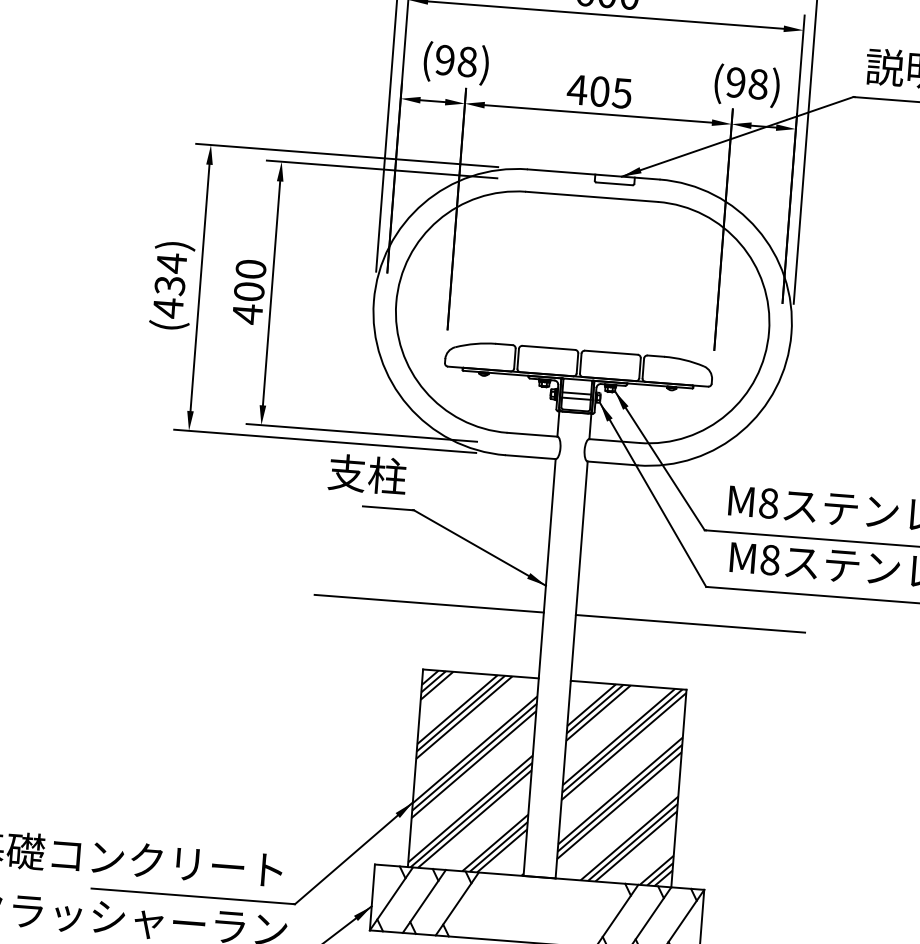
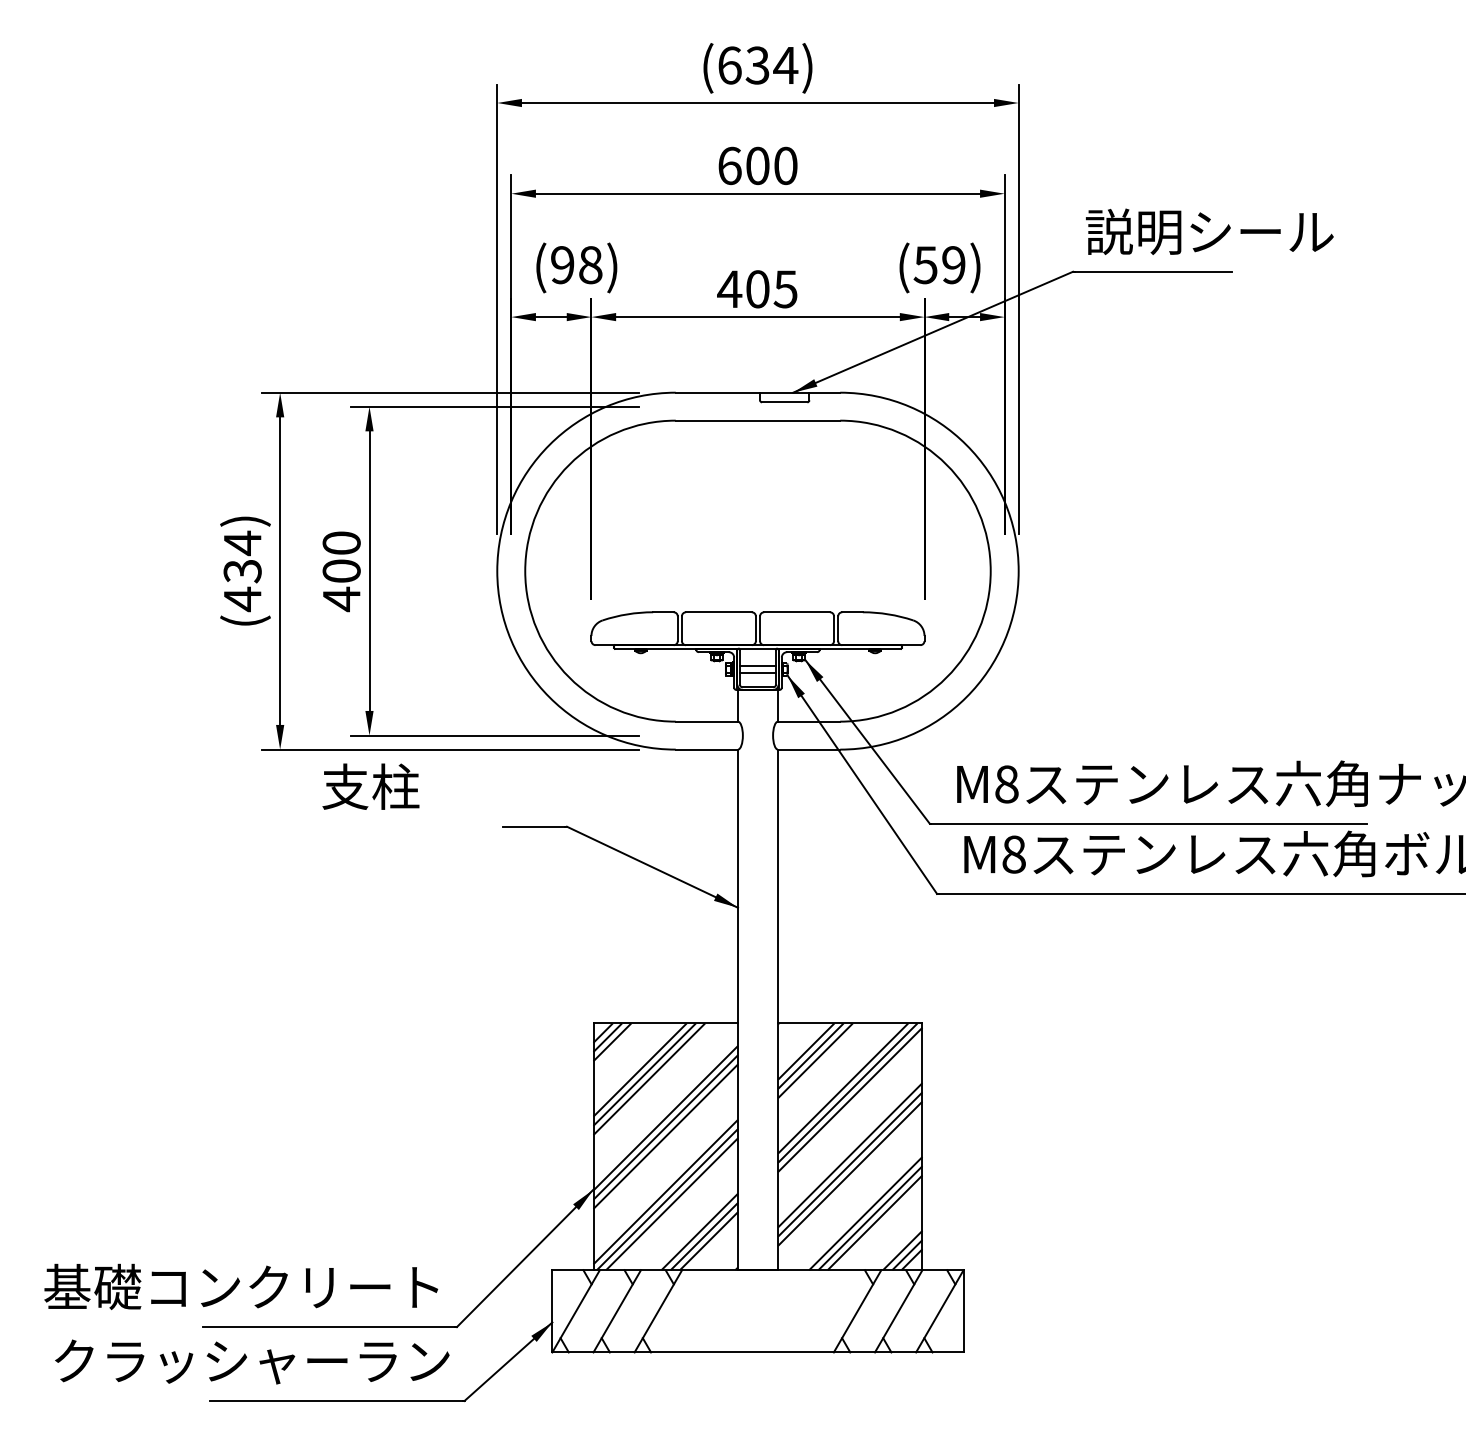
text: (746, 83) -> (939, 265), (98) -> (59)
text: (367, 474) -> (370, 786), moved
line: (428, 603) -> (594, 941), removed
line: (690, 623) -> (920, 941), removed

